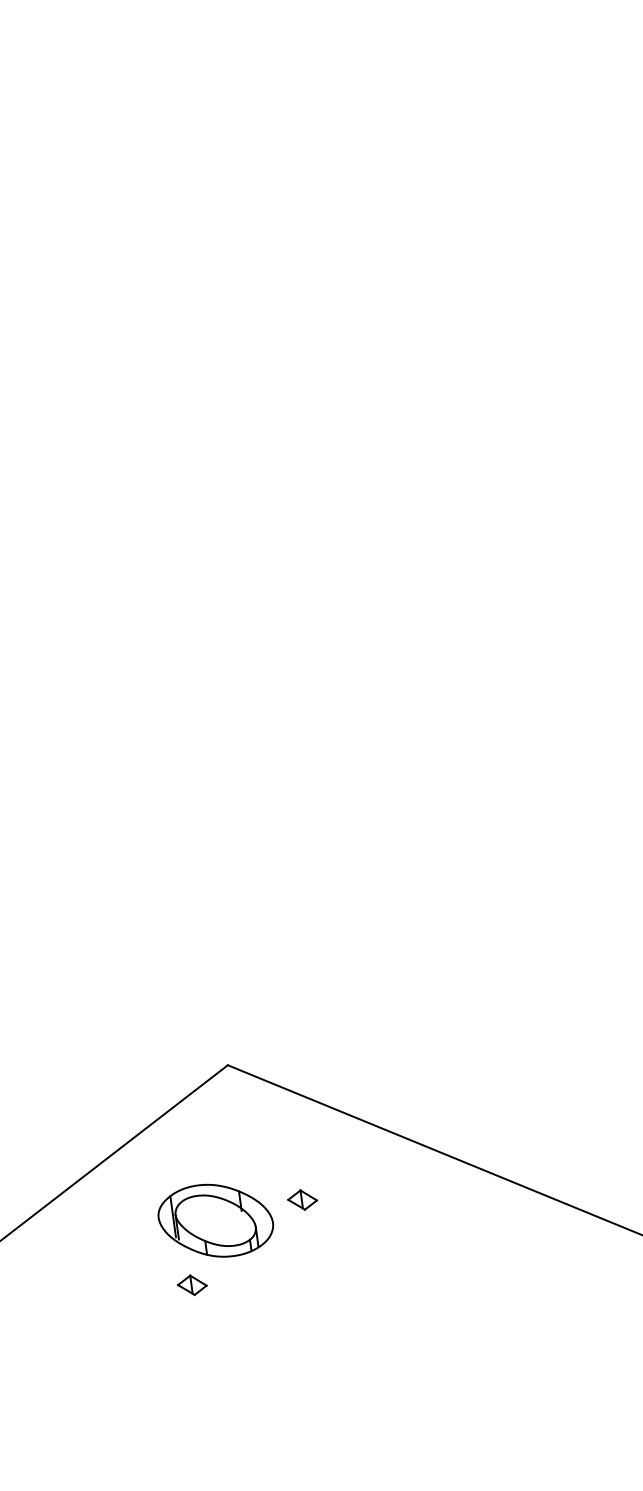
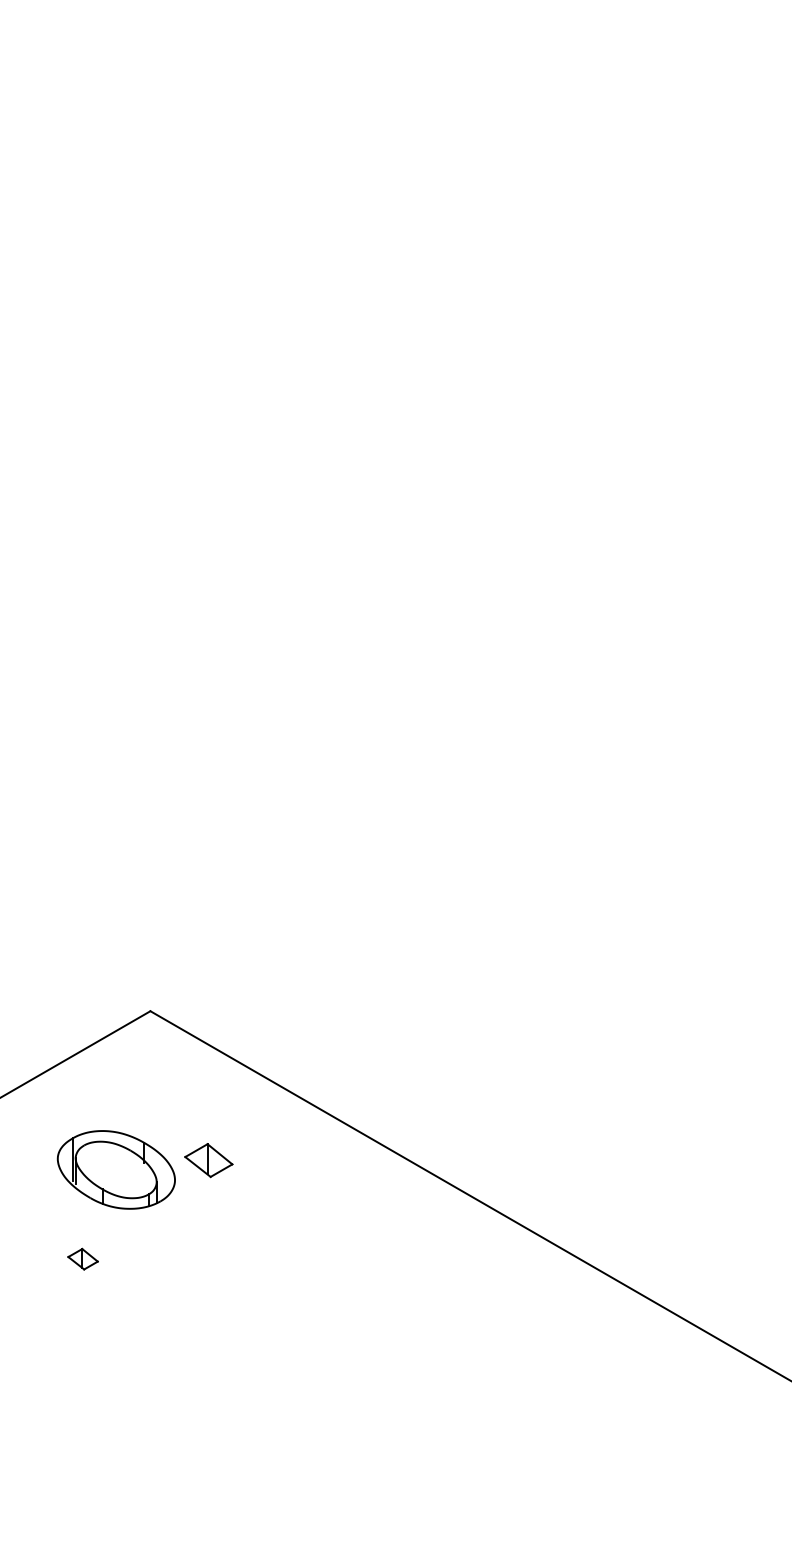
part: (302, 1199) -> (208, 1160), size x1.6
part: (191, 1284) -> (82, 1258), moved

